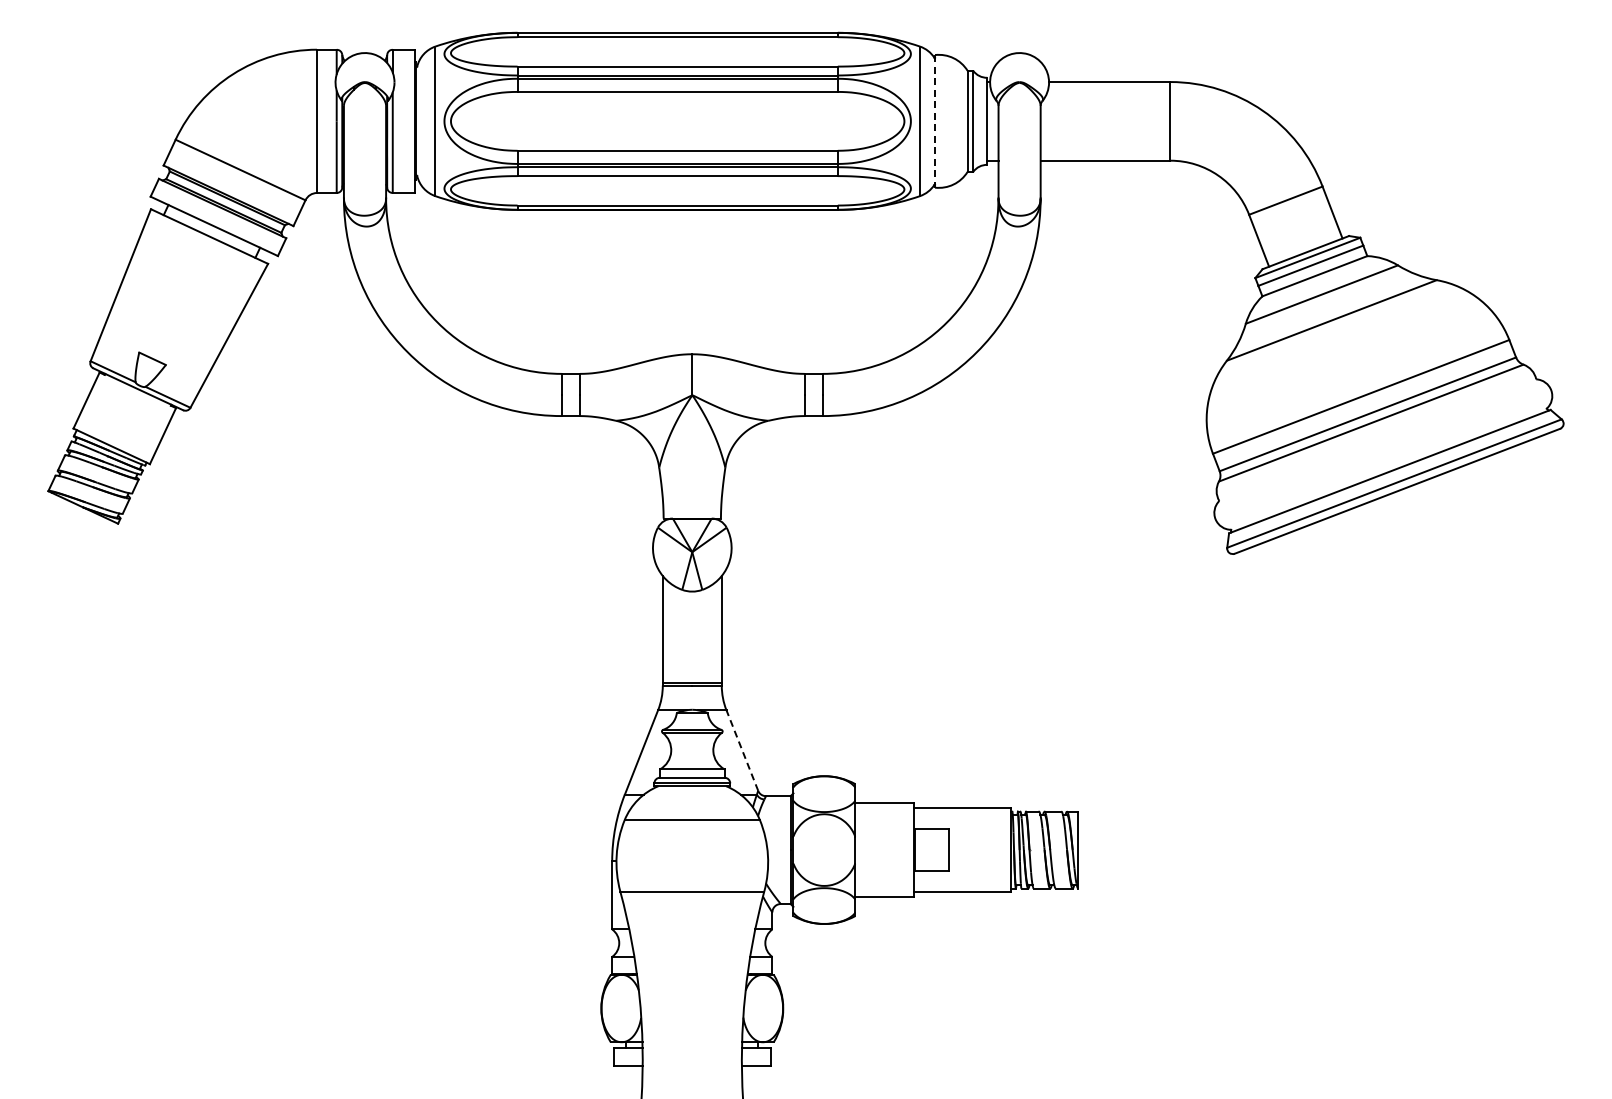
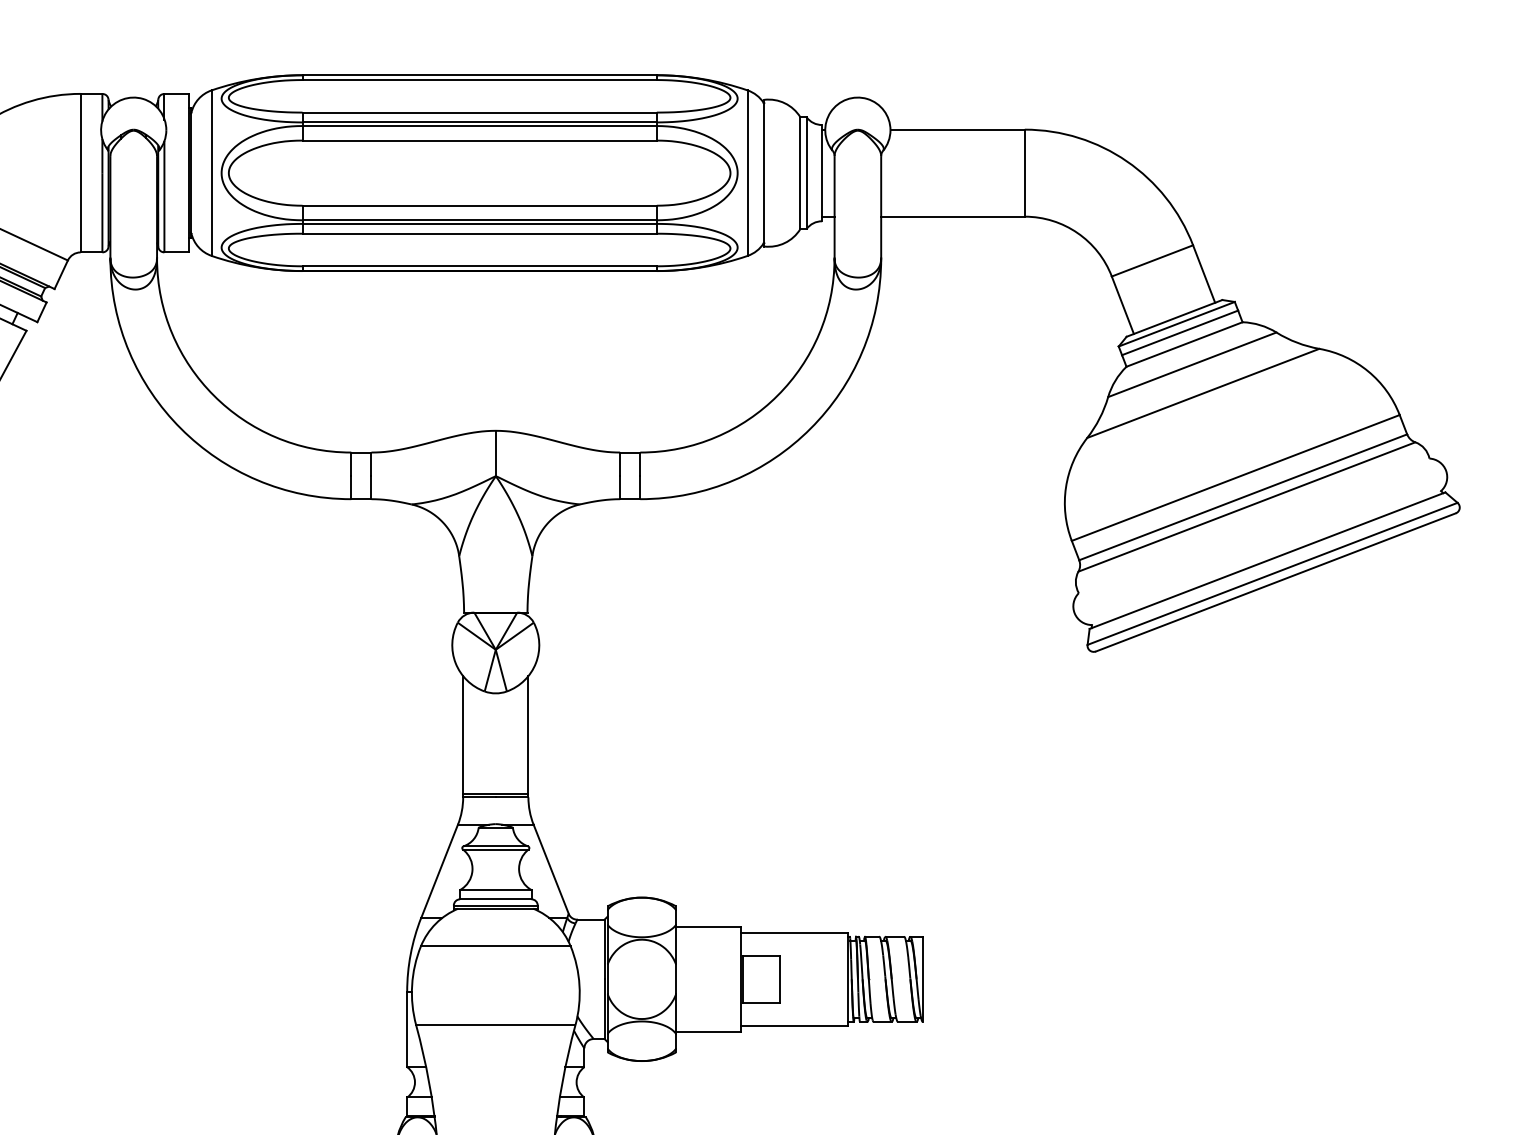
line: (935, 121) -> (764, 173), dashed -> solid
line: (742, 750) -> (551, 869), dashed -> solid

